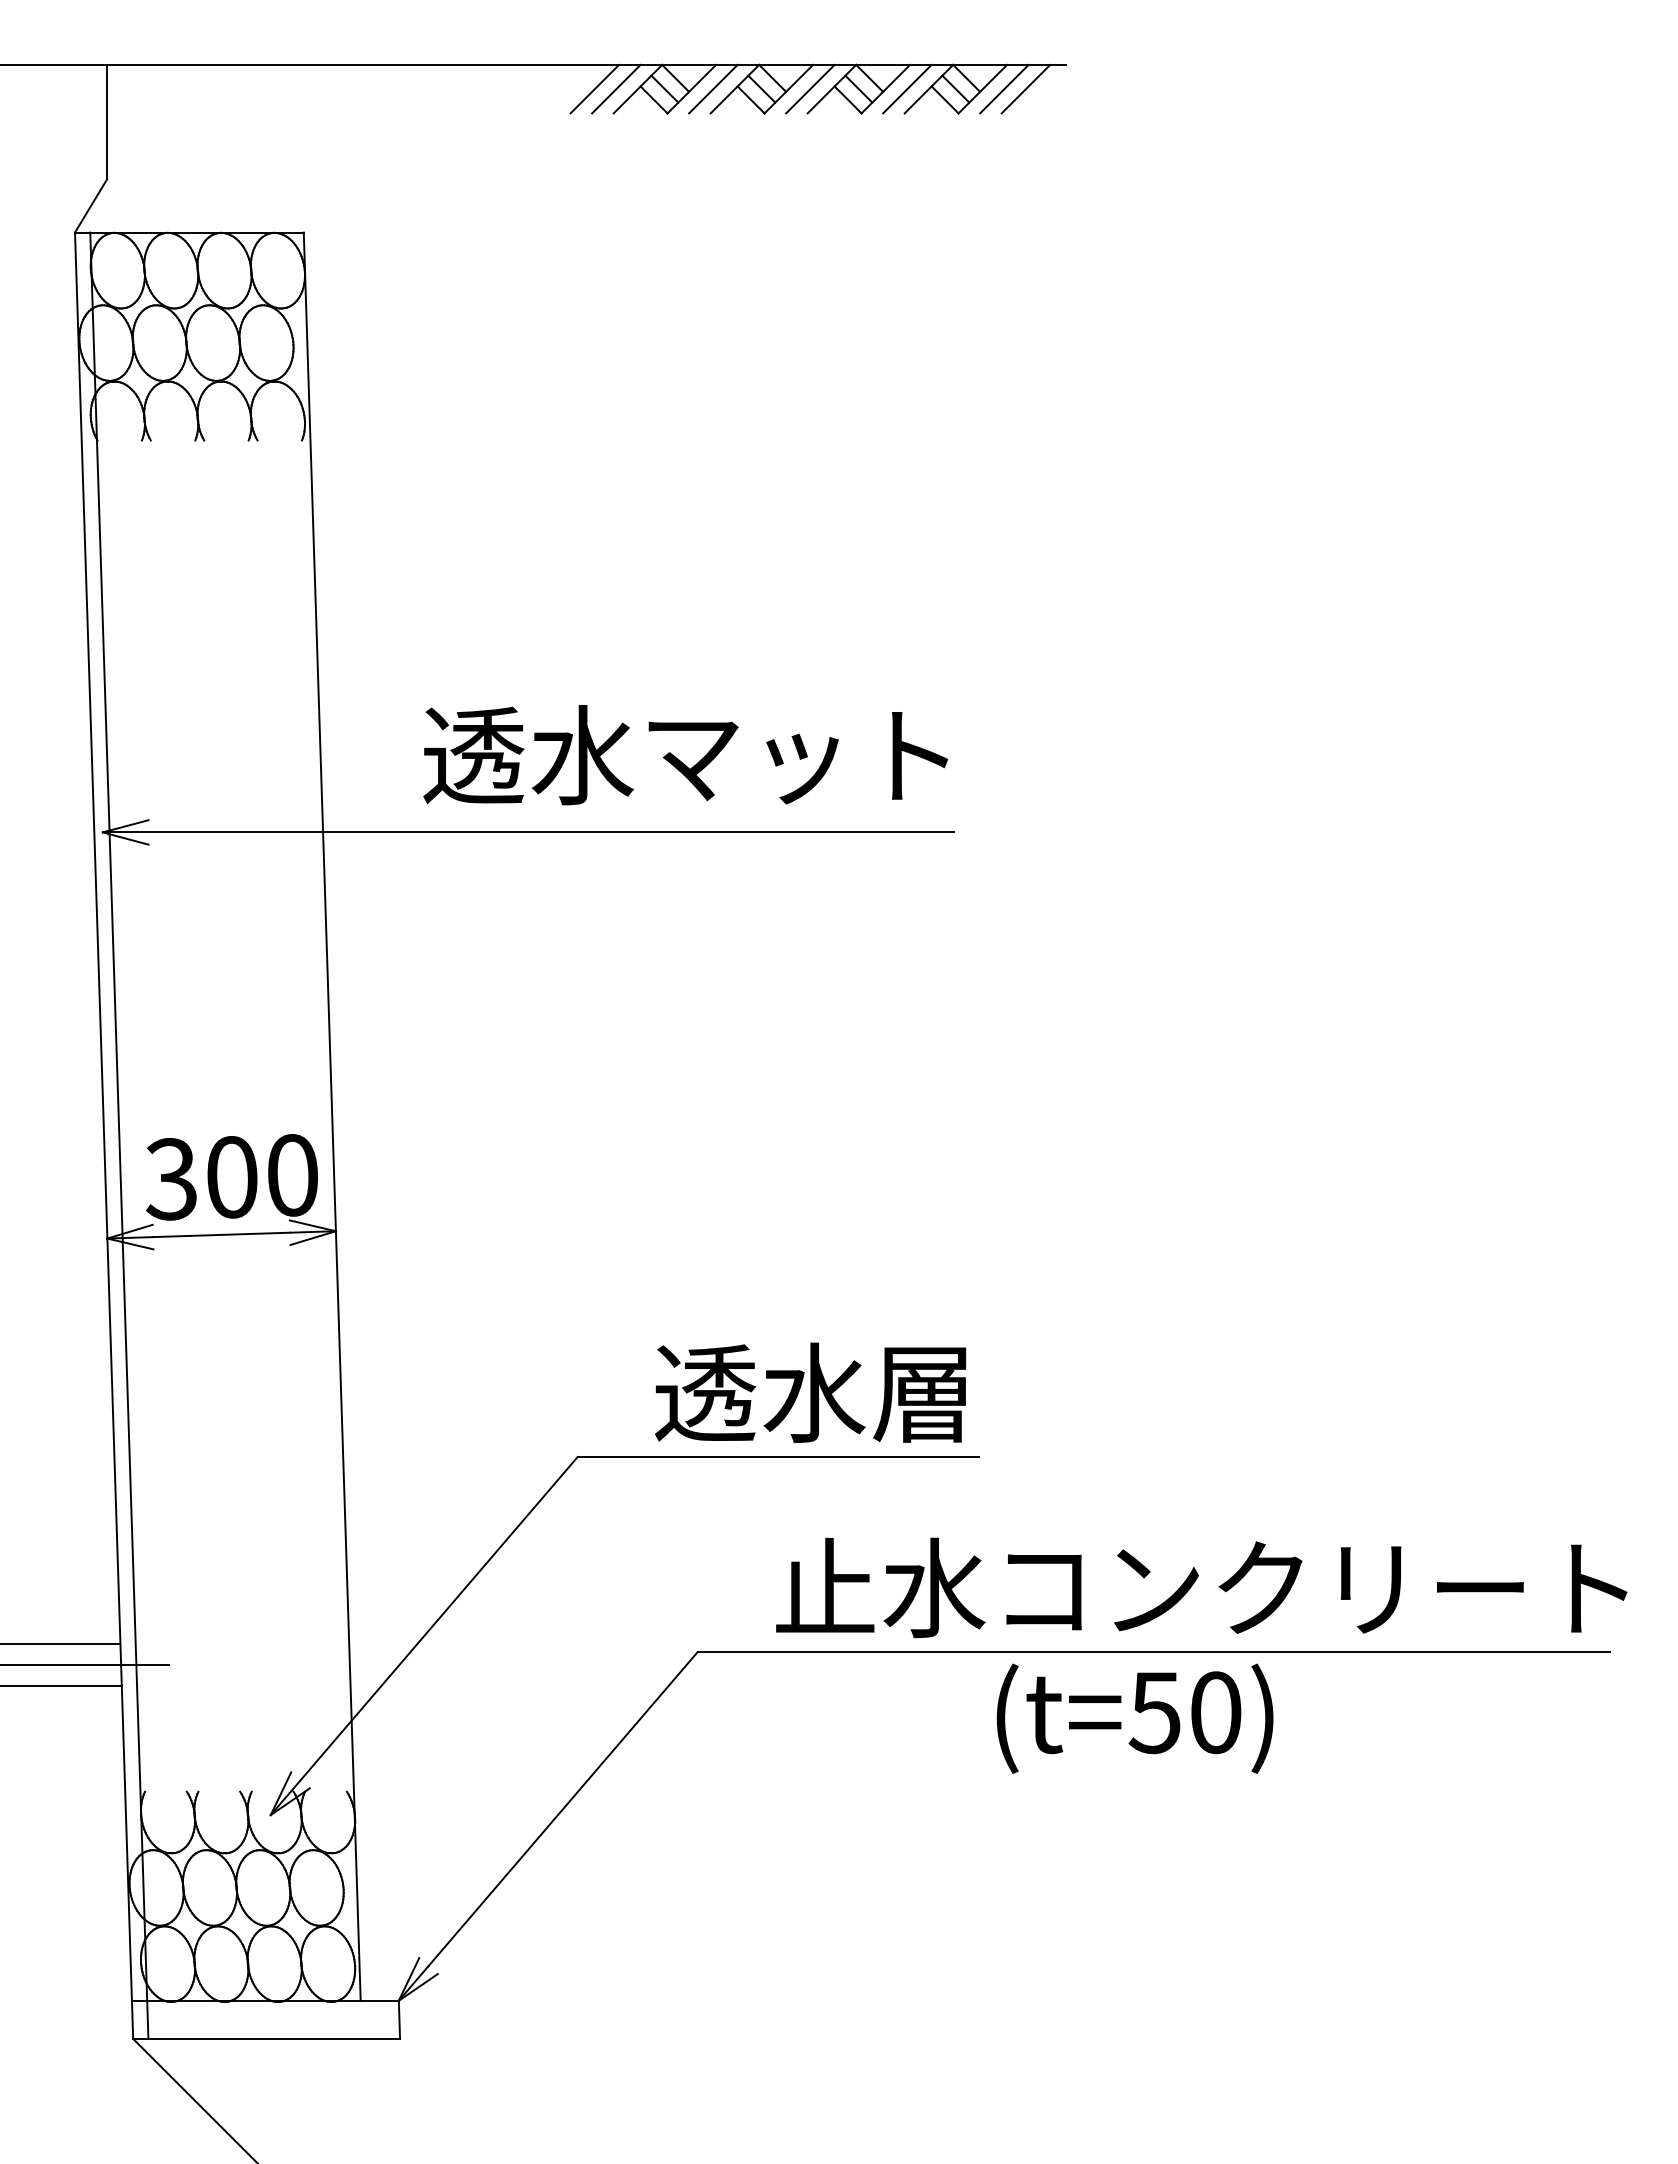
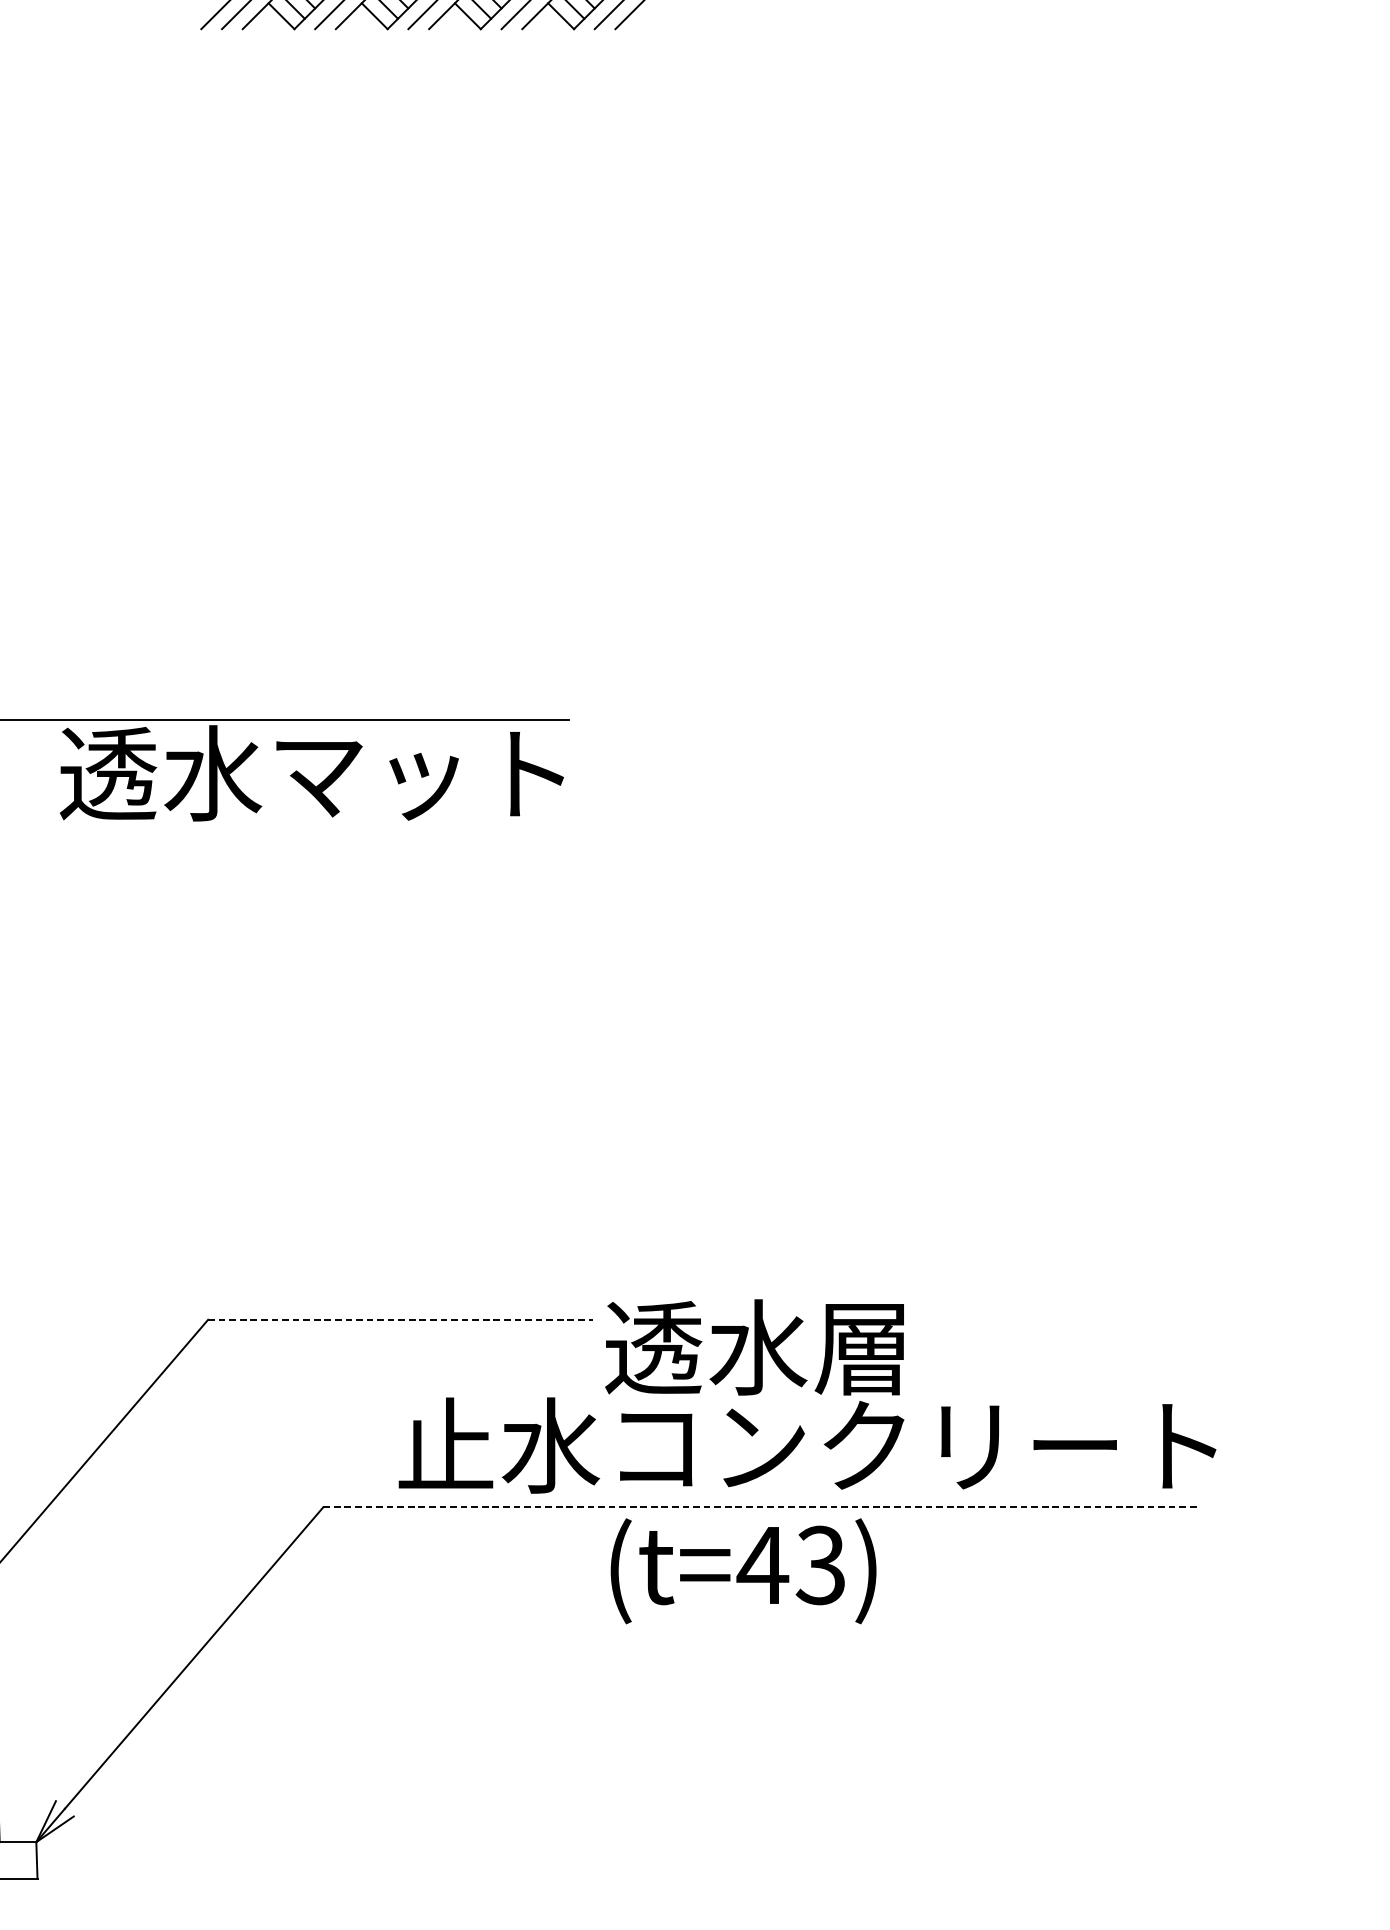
text: (685, 755) -> (311, 773), moved
text: (810, 1392) -> (754, 1347), moved
line: (778, 1456) -> (401, 1319), solid -> dashed
line: (1154, 1652) -> (762, 1507), solid -> dashed
text: (1184, 1712) -> (791, 1565), (t=50) -> (t=43)

